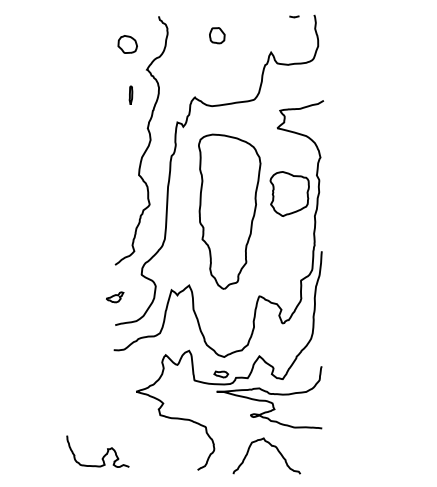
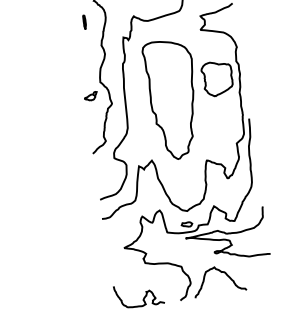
part: (115, 297) -> (91, 96), moved
curve: (271, 446) -> (221, 272), moved
curve: (103, 455) -> (143, 297), moved

